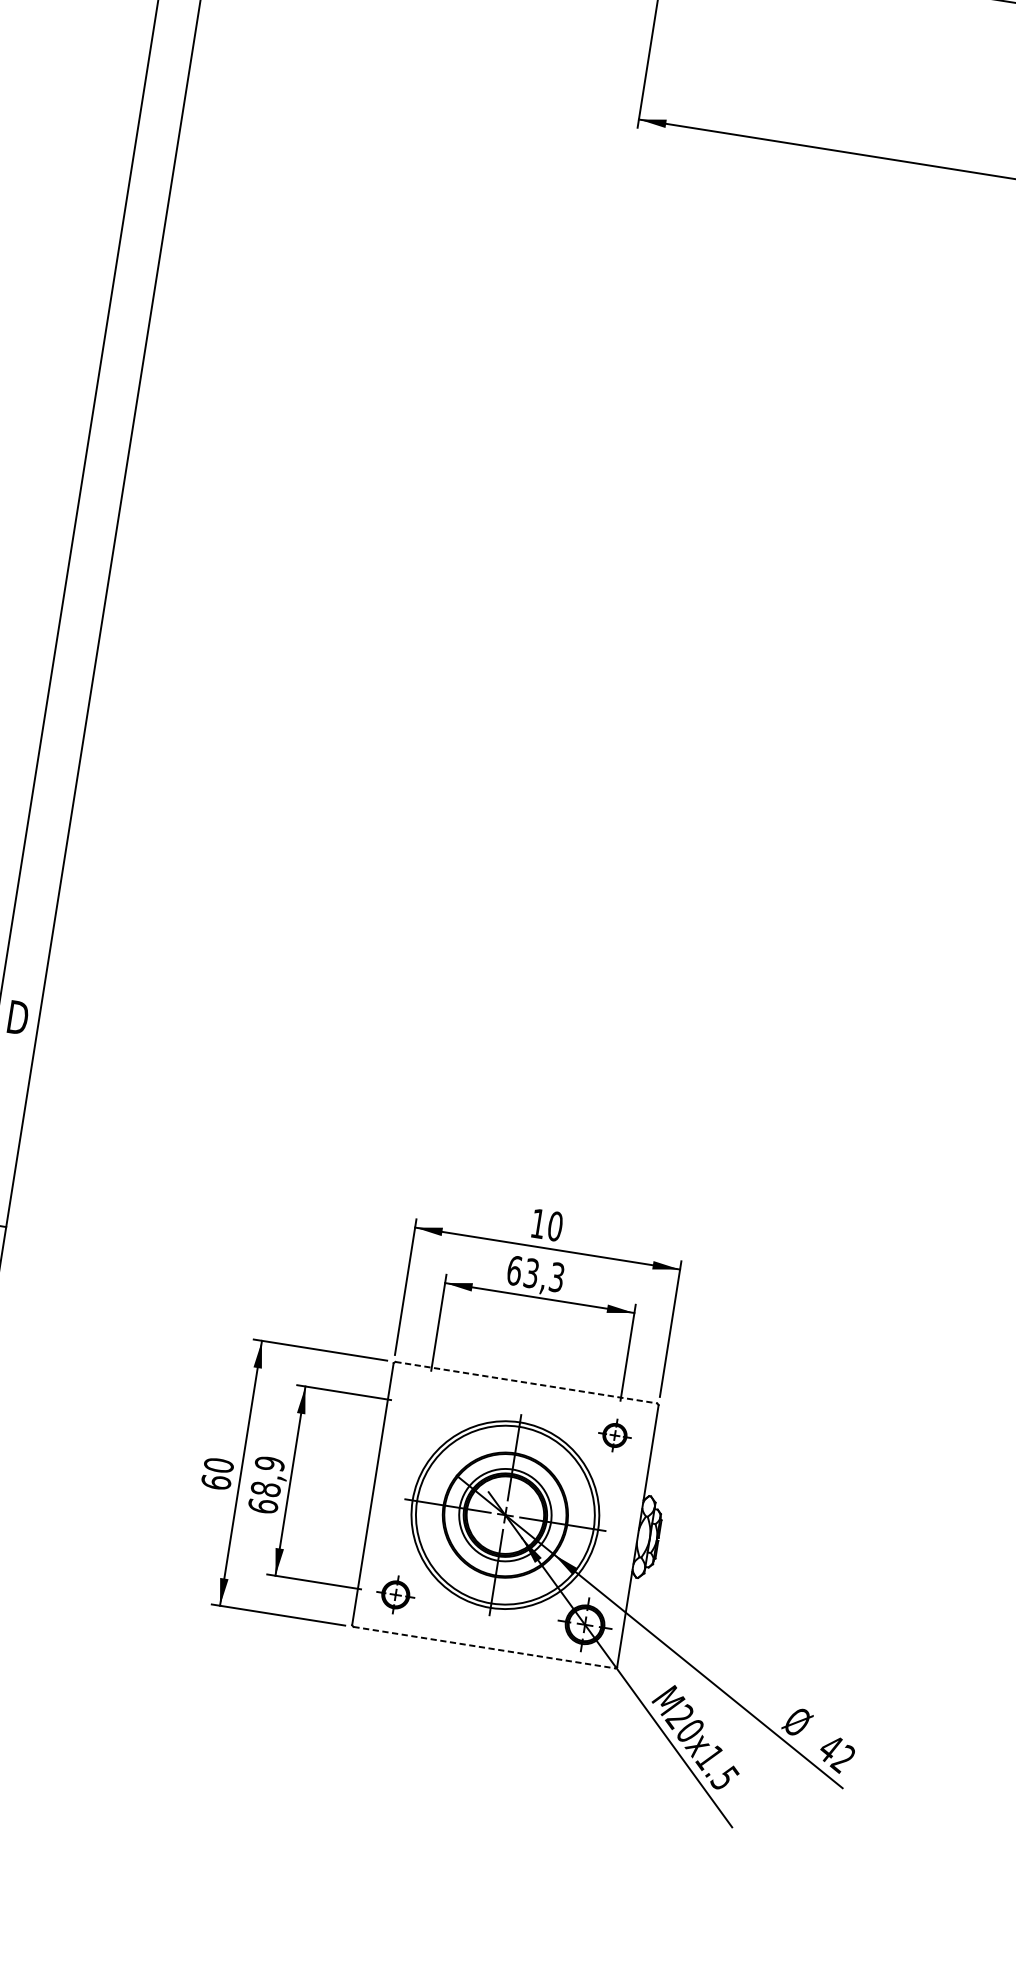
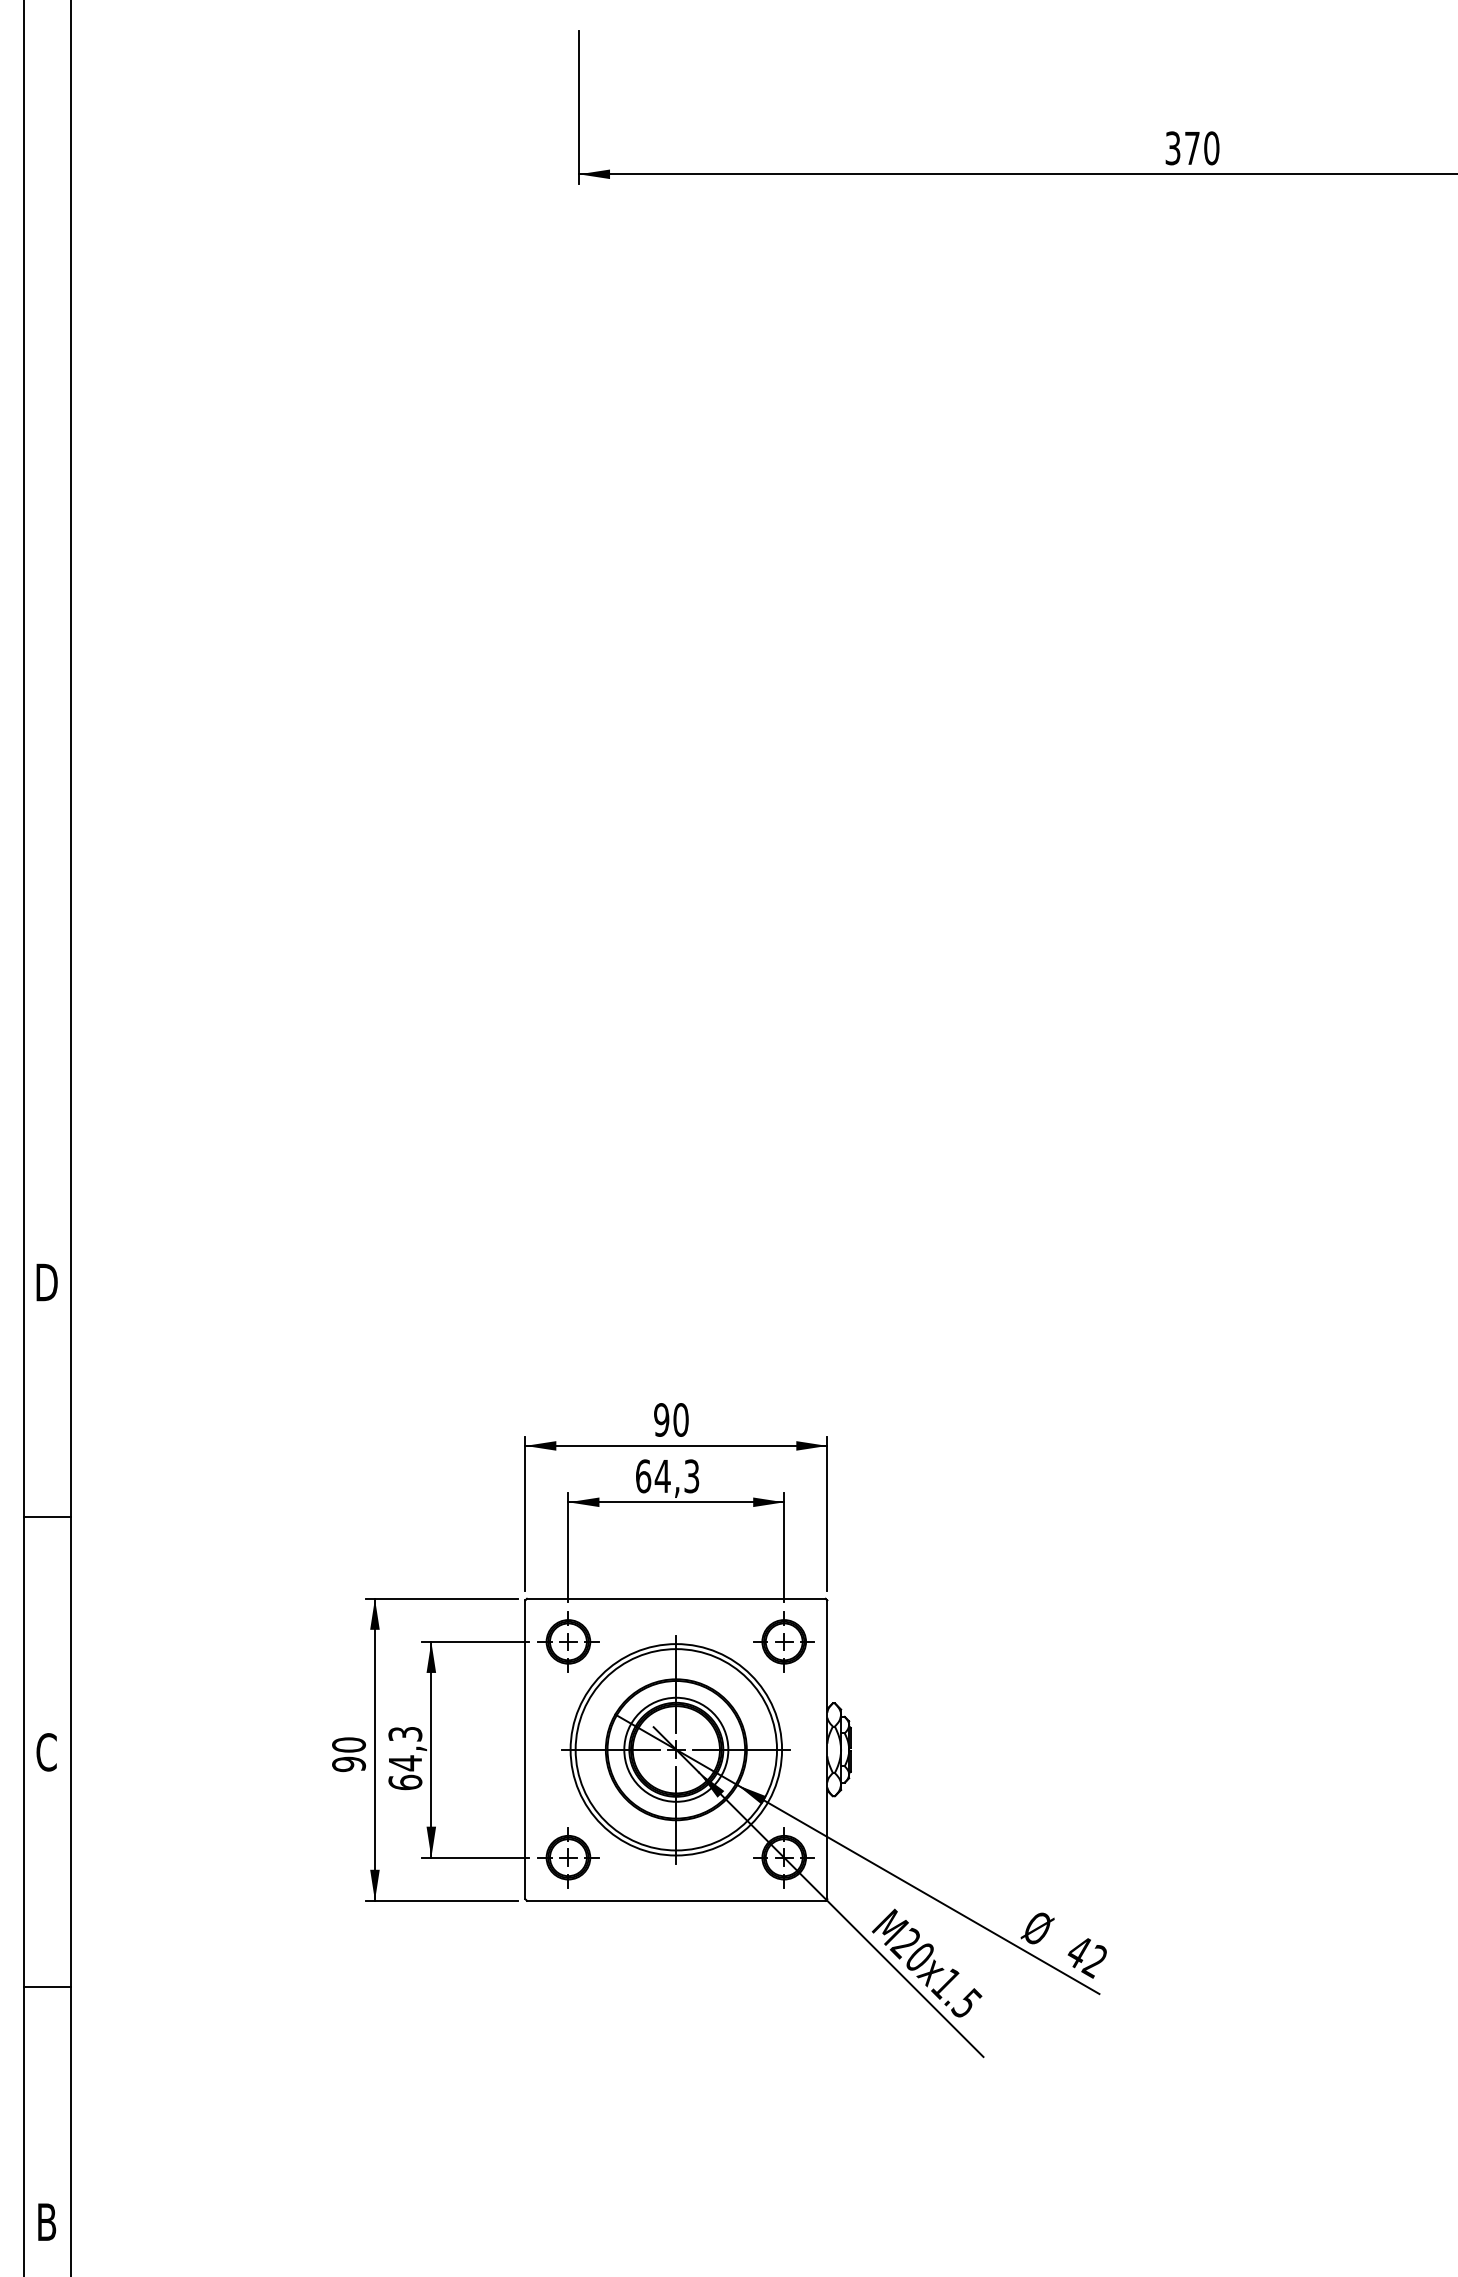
text: (538, 1223) -> (661, 1419), 10 -> 90
text: (531, 1273) -> (662, 1476), 63,3 -> 64,3
line: (526, 1382) -> (676, 1598), dashed -> solid
part: (425, 1405) -> (568, 1641), added
part: (614, 1435) -> (783, 1641), size x1.67
text: (267, 1476) -> (405, 1748), 68,9 -> 64,3
text: (215, 1482) -> (348, 1764), 60 -> 90
part: (395, 1594) -> (568, 1857), size x1.43
line: (484, 1647) -> (676, 1900), dashed -> solid

